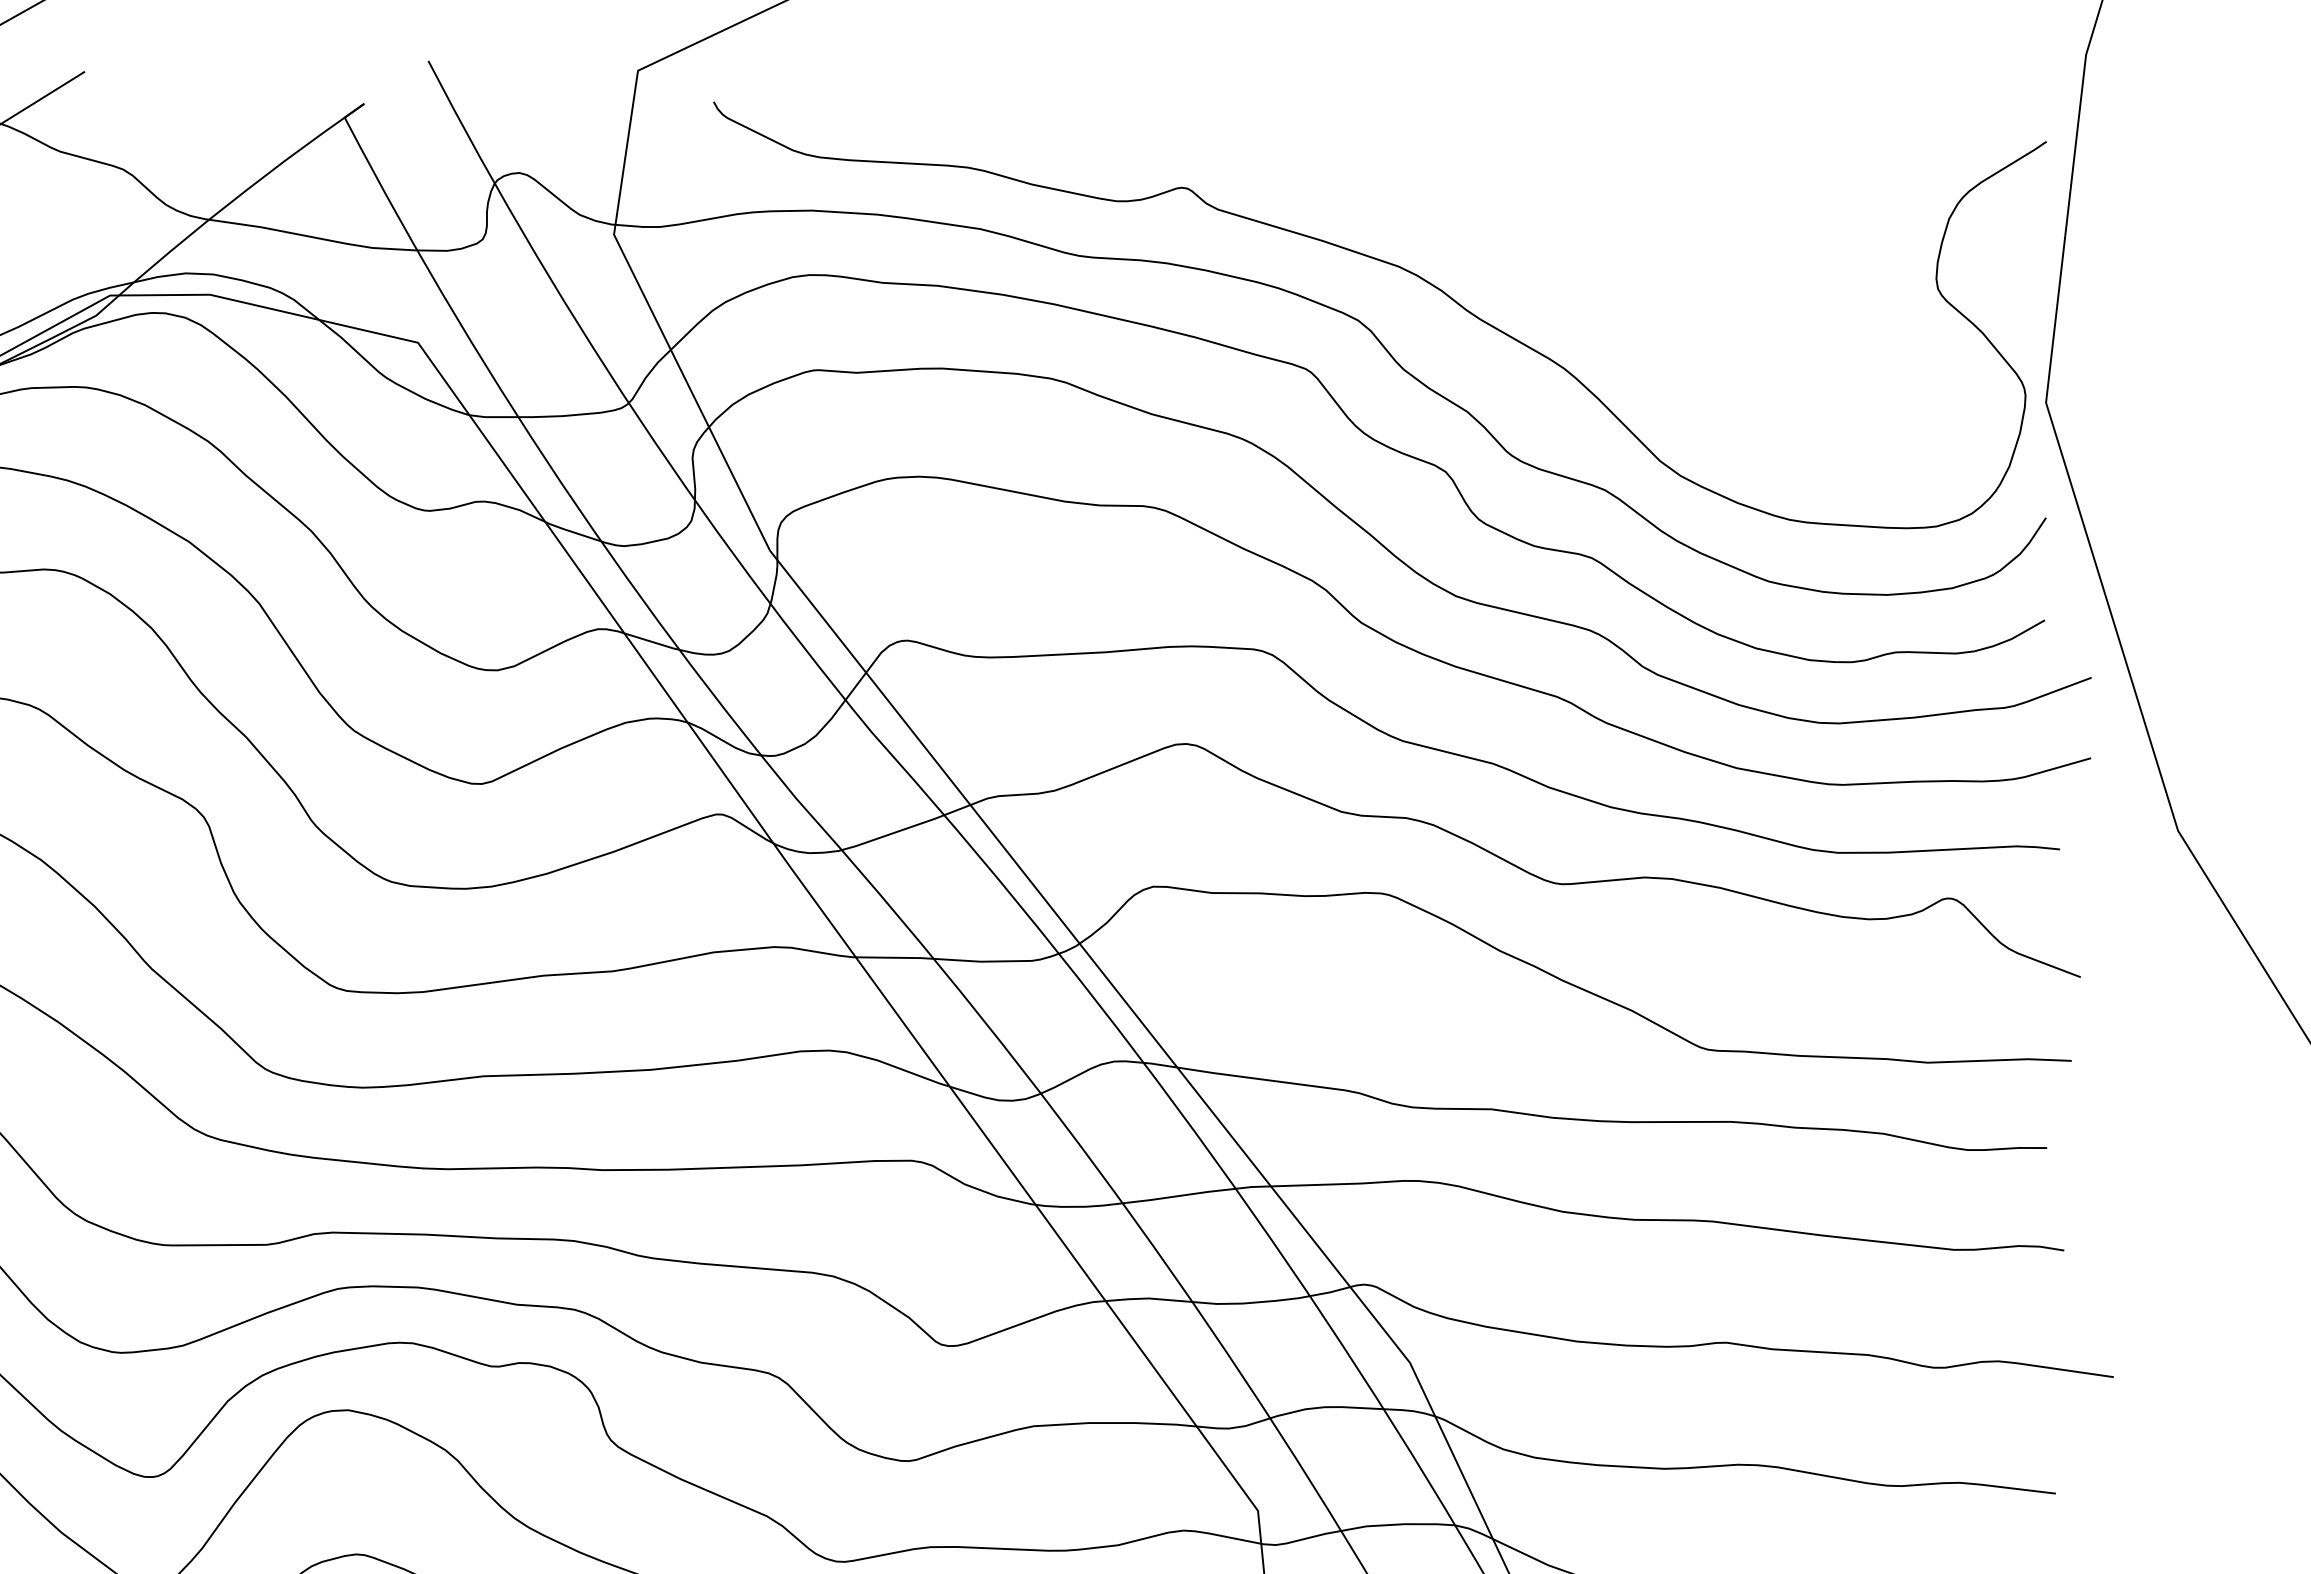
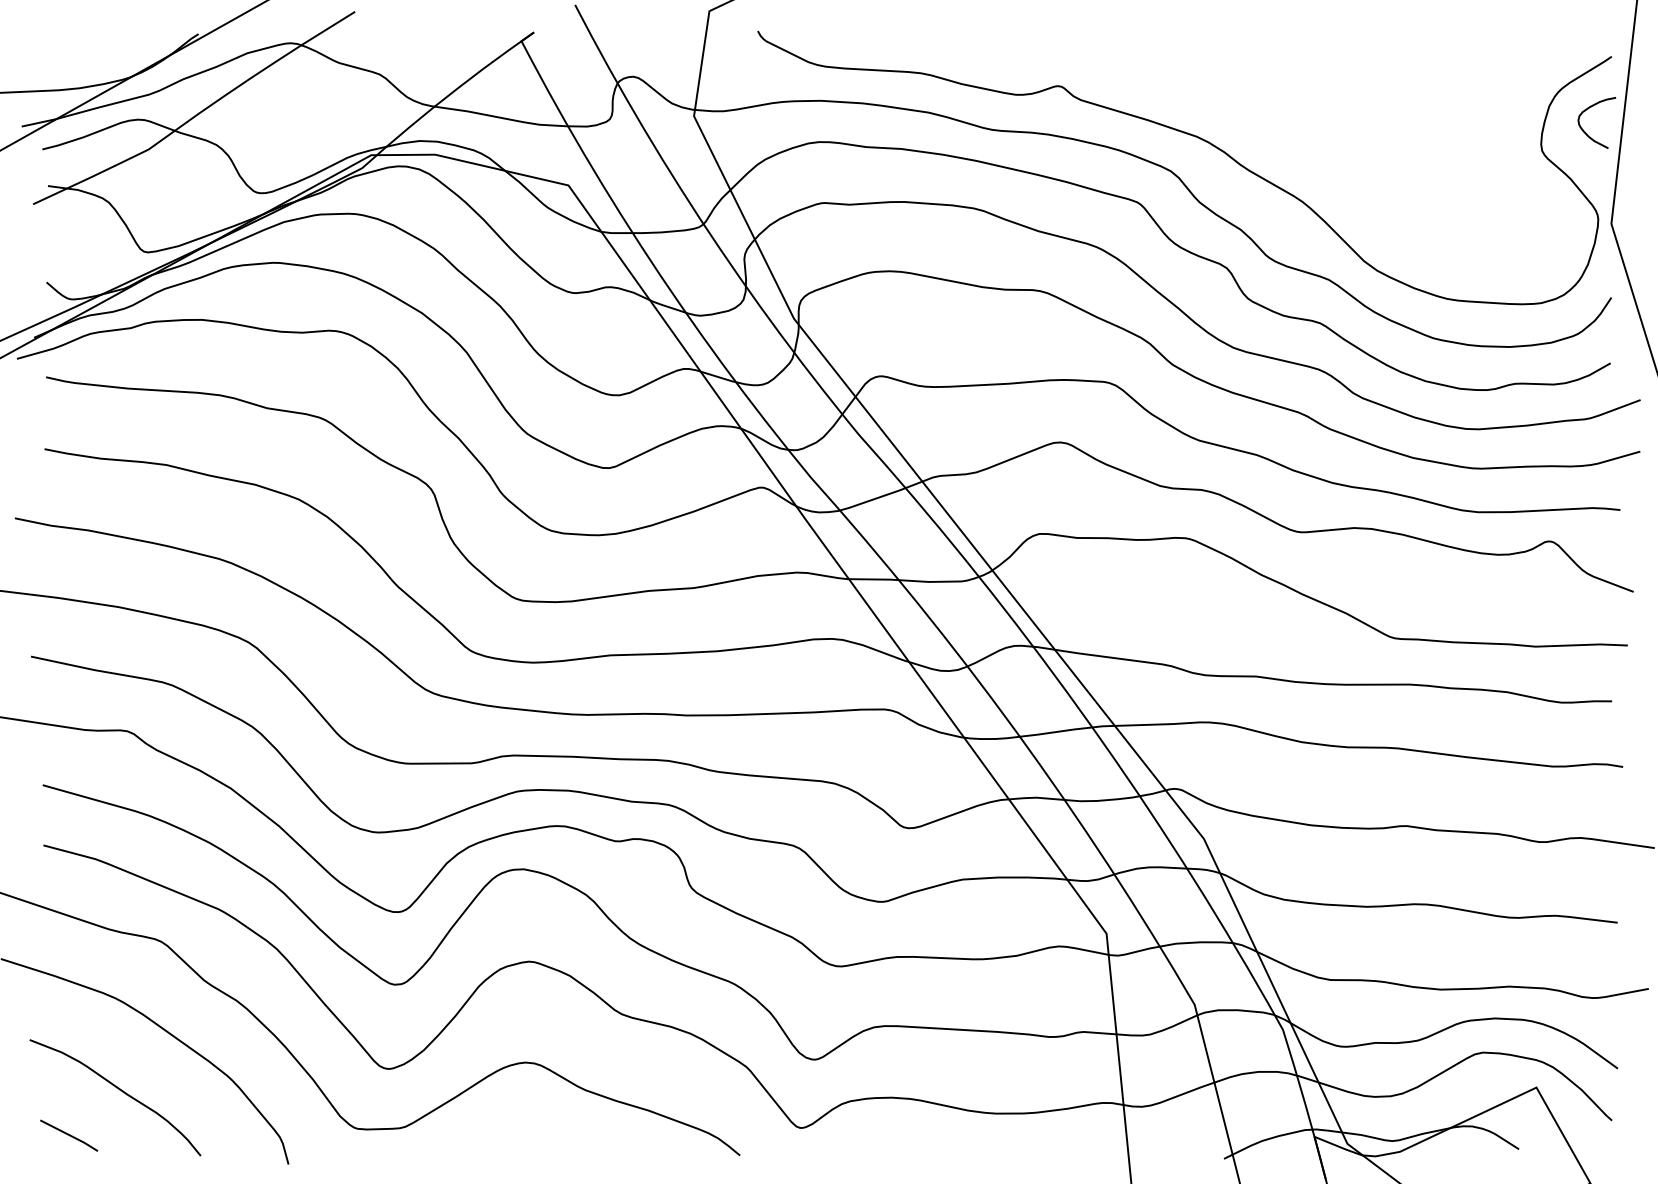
curve: (2007, 260) -> (1586, 132), added

